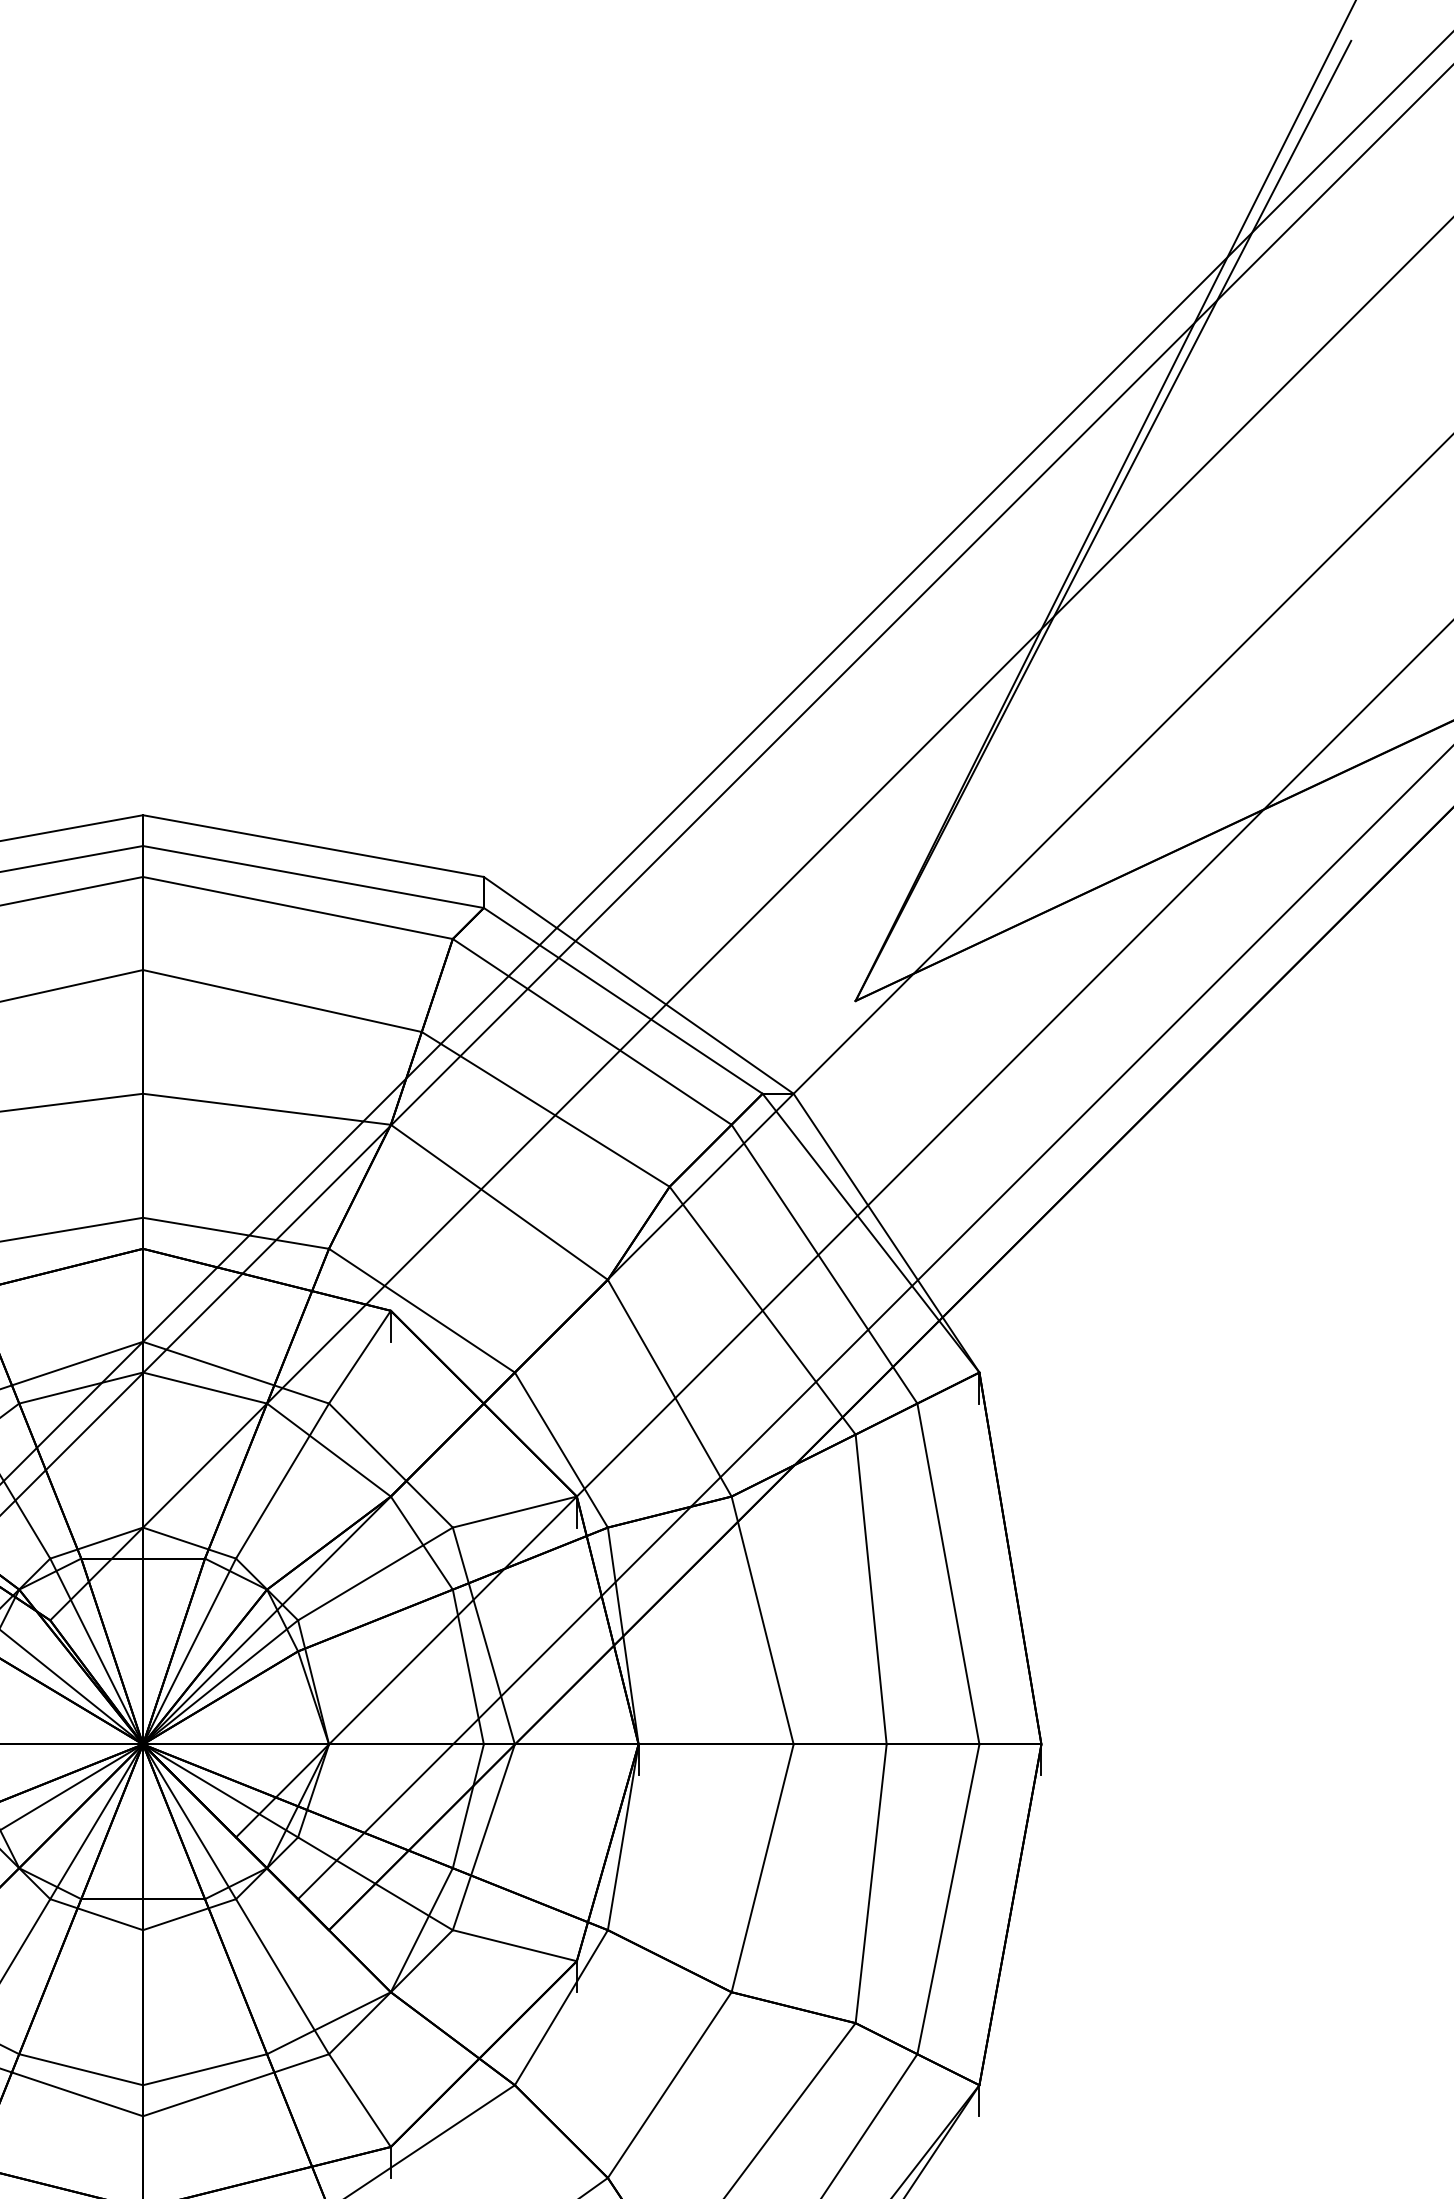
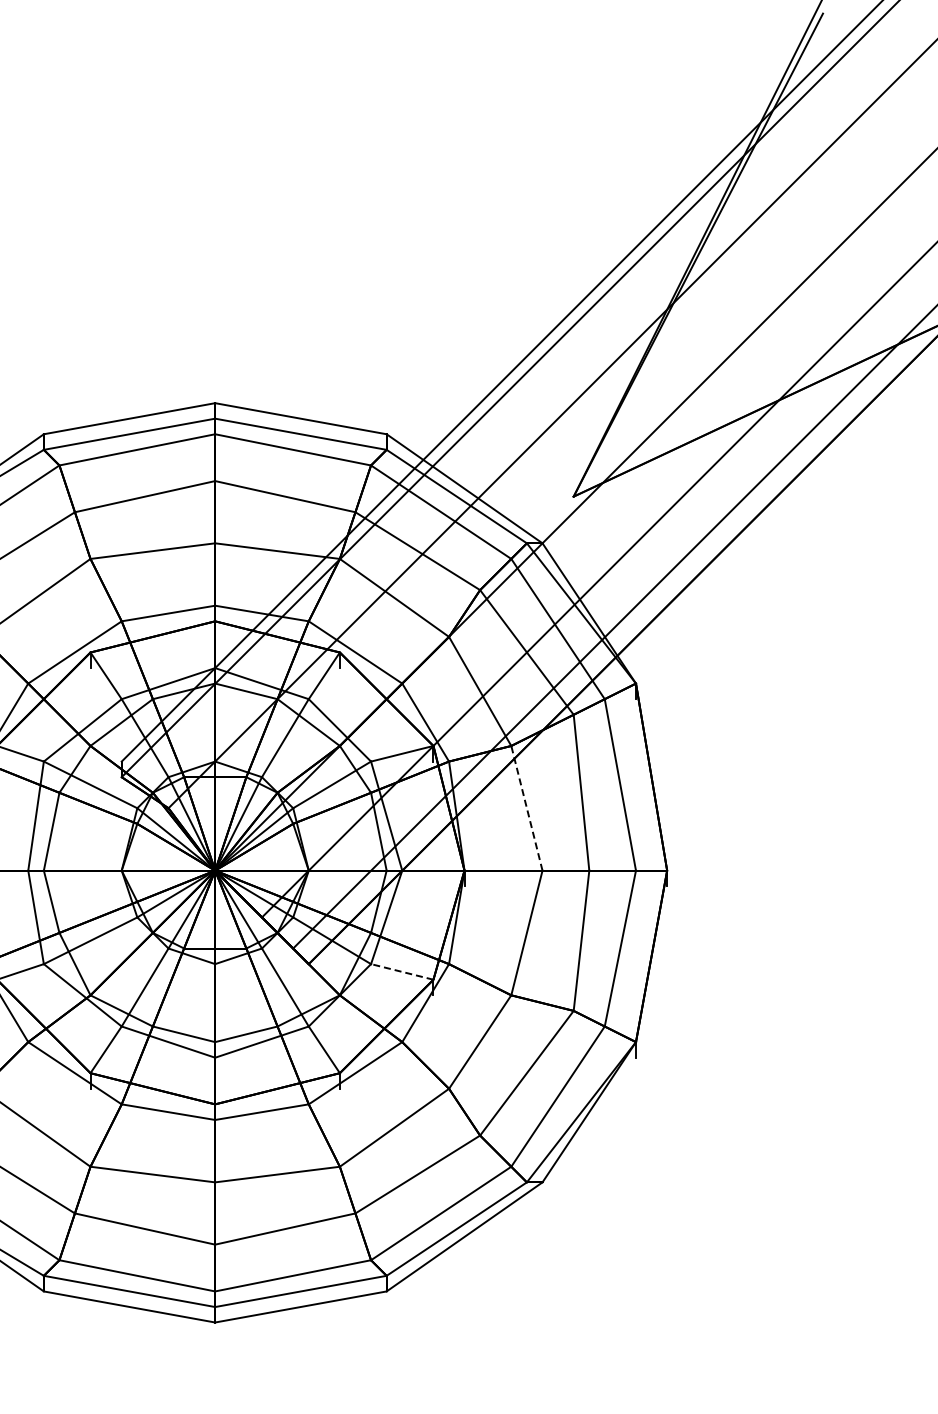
line: (761, 1618) -> (526, 807), solid -> dashed
line: (513, 1944) -> (401, 971), solid -> dashed

